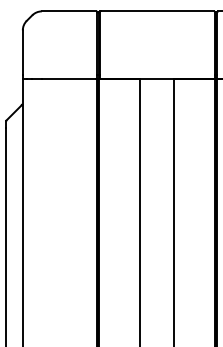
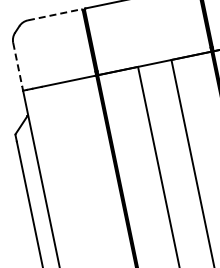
line: (69, 11) -> (55, 14), solid -> dashed
line: (22, 53) -> (17, 65), solid -> dashed

